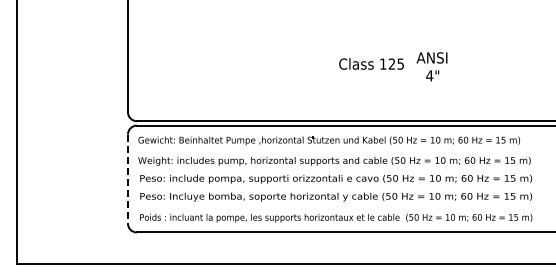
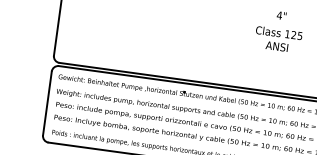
text: (371, 63) -> (279, 32), moved
text: (432, 75) -> (281, 15), moved
line: (127, 179) -> (47, 103), dashed -> solid

